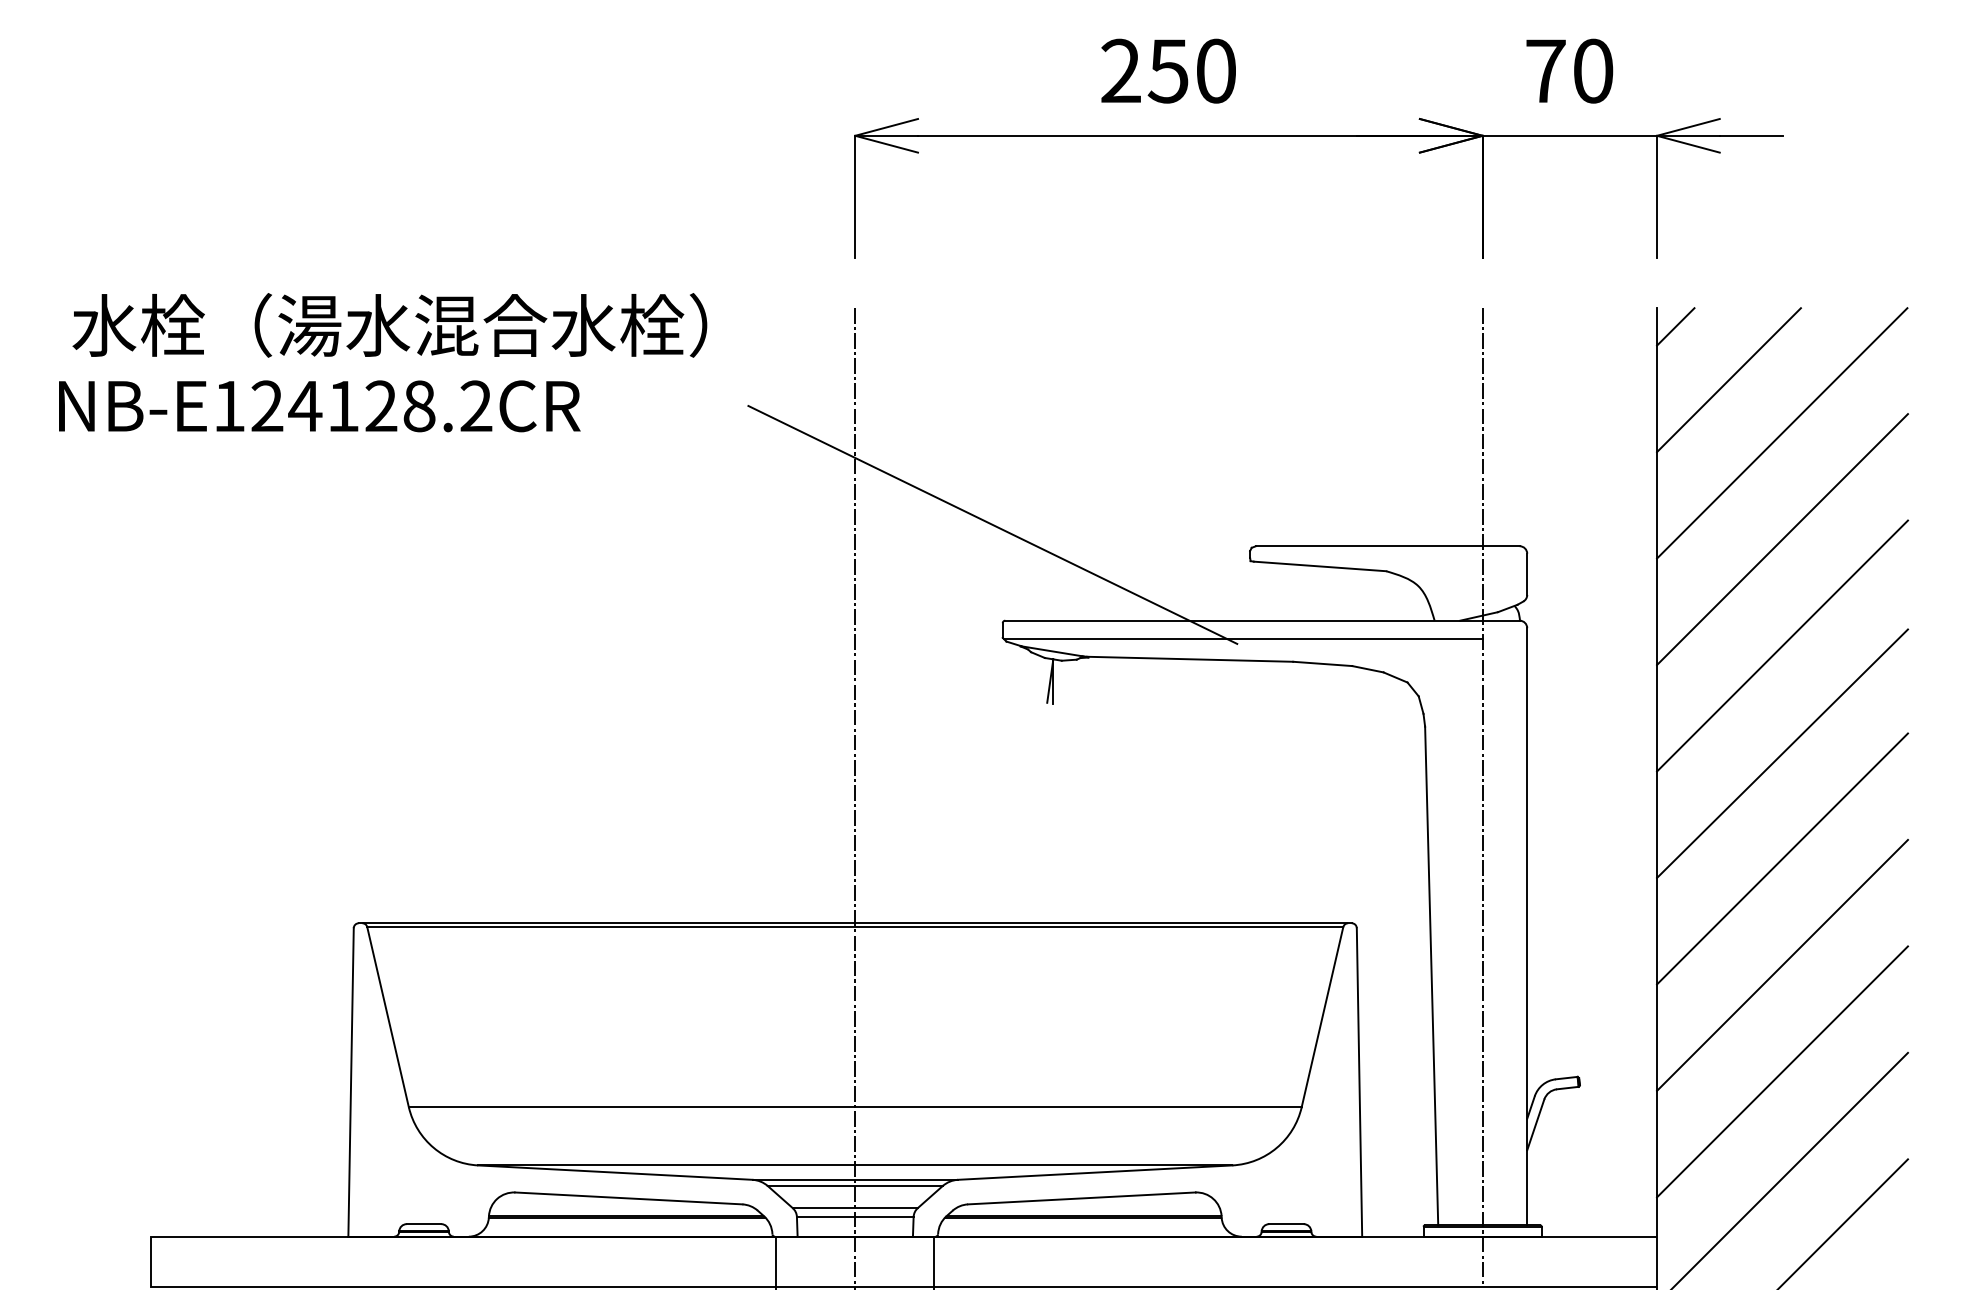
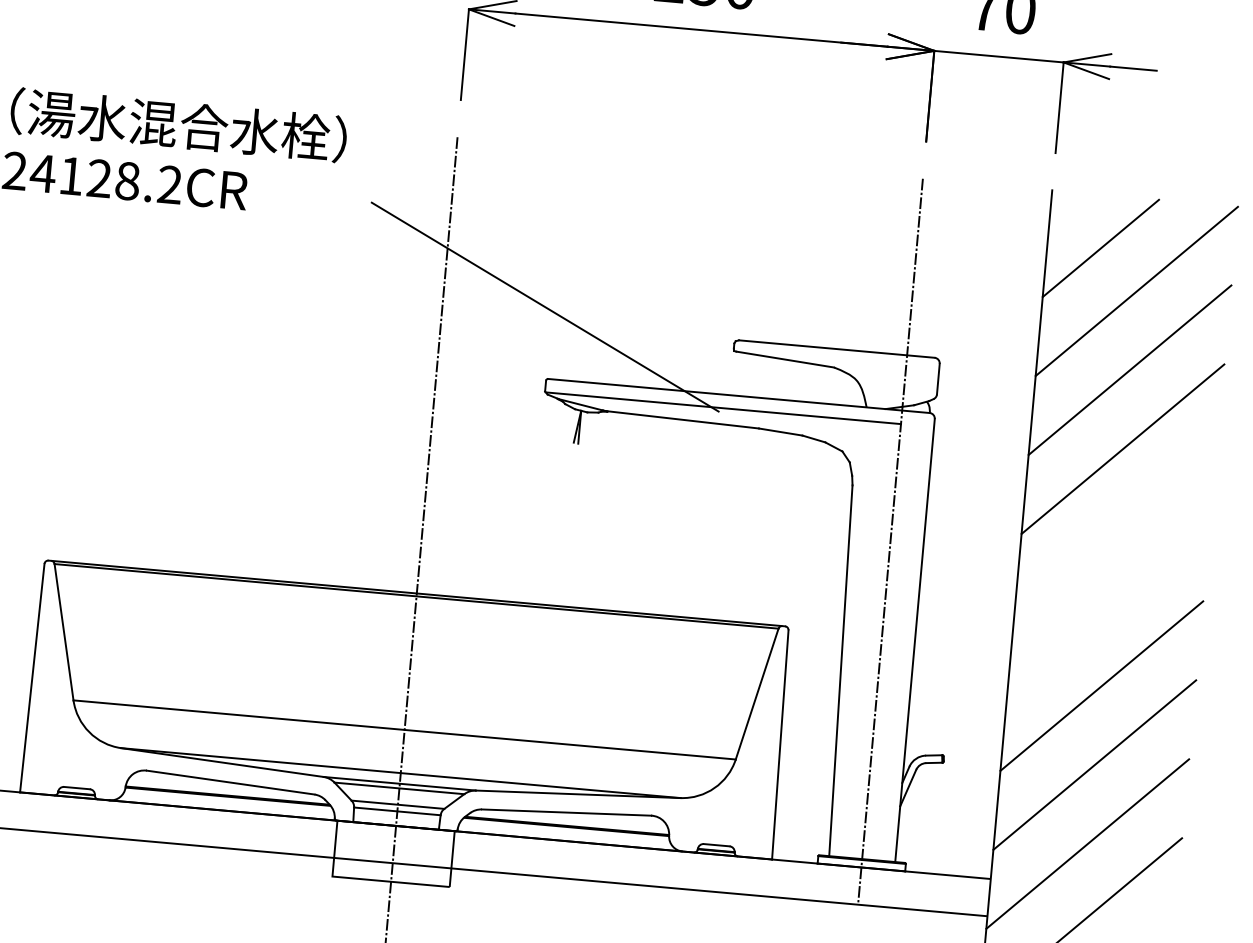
line: (1675, 326) -> (1064, 205), removed
line: (1782, 753) -> (1115, 528), removed
line: (1782, 858) -> (1108, 606), removed

